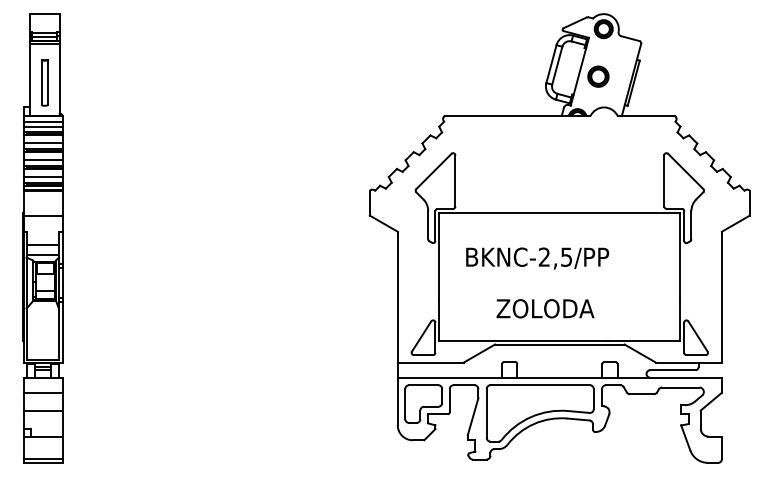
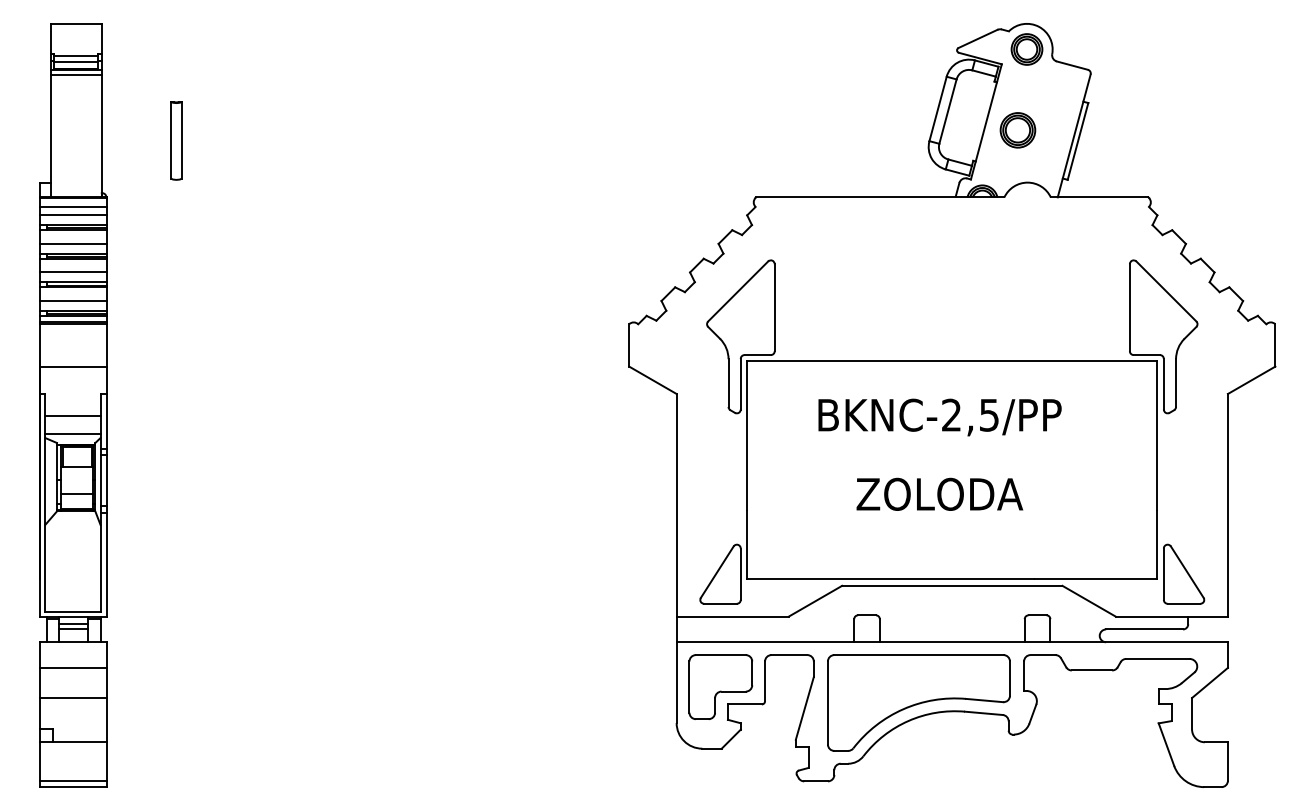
part: (44, 82) -> (176, 140), moved
text: (537, 258) -> (939, 417), moved
text: (545, 308) -> (939, 493), moved

